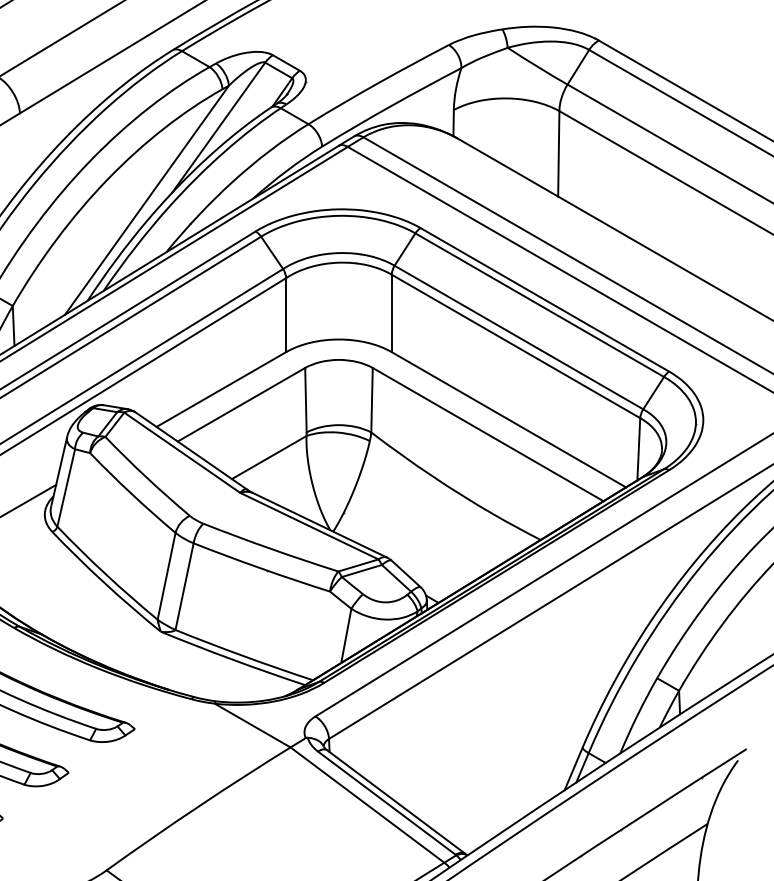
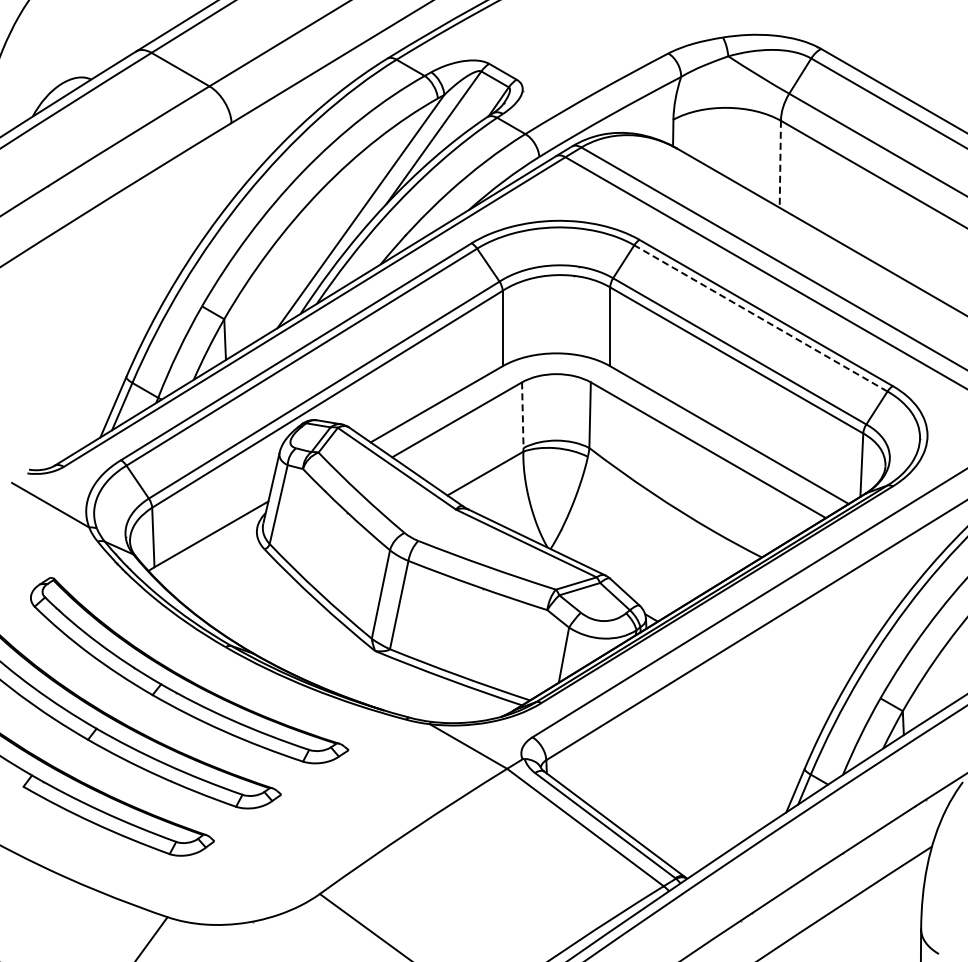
line: (558, 154) -> (780, 164), solid -> dashed
line: (539, 305) -> (760, 318), solid -> dashed
line: (305, 400) -> (522, 415), solid -> dashed

